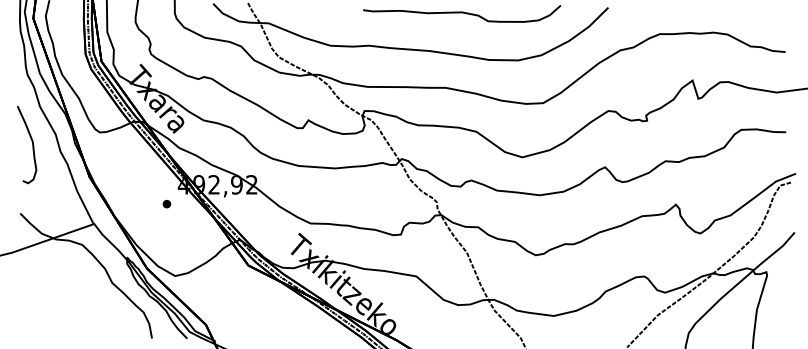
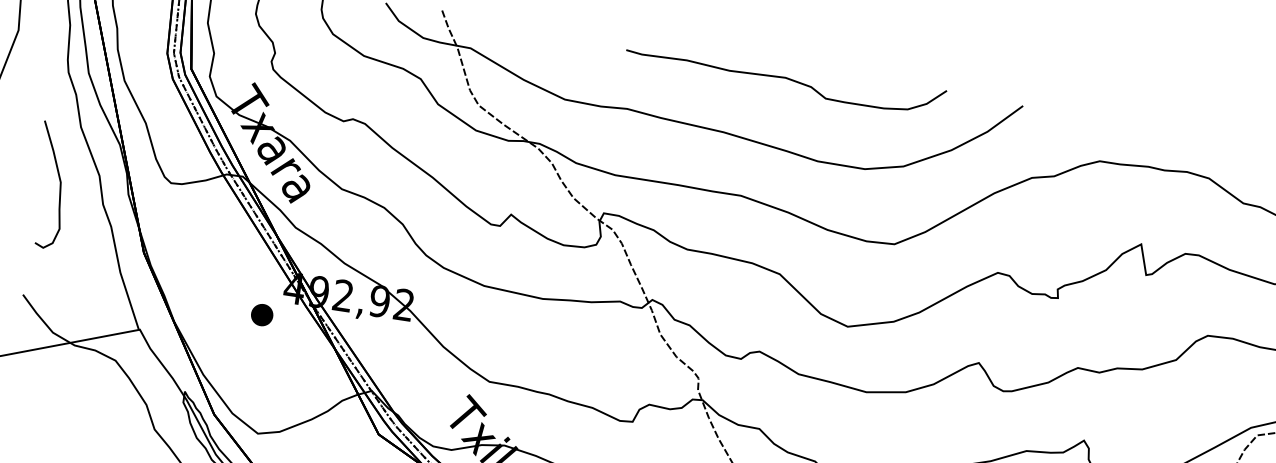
part: (166, 204) -> (261, 315), size x1.6

